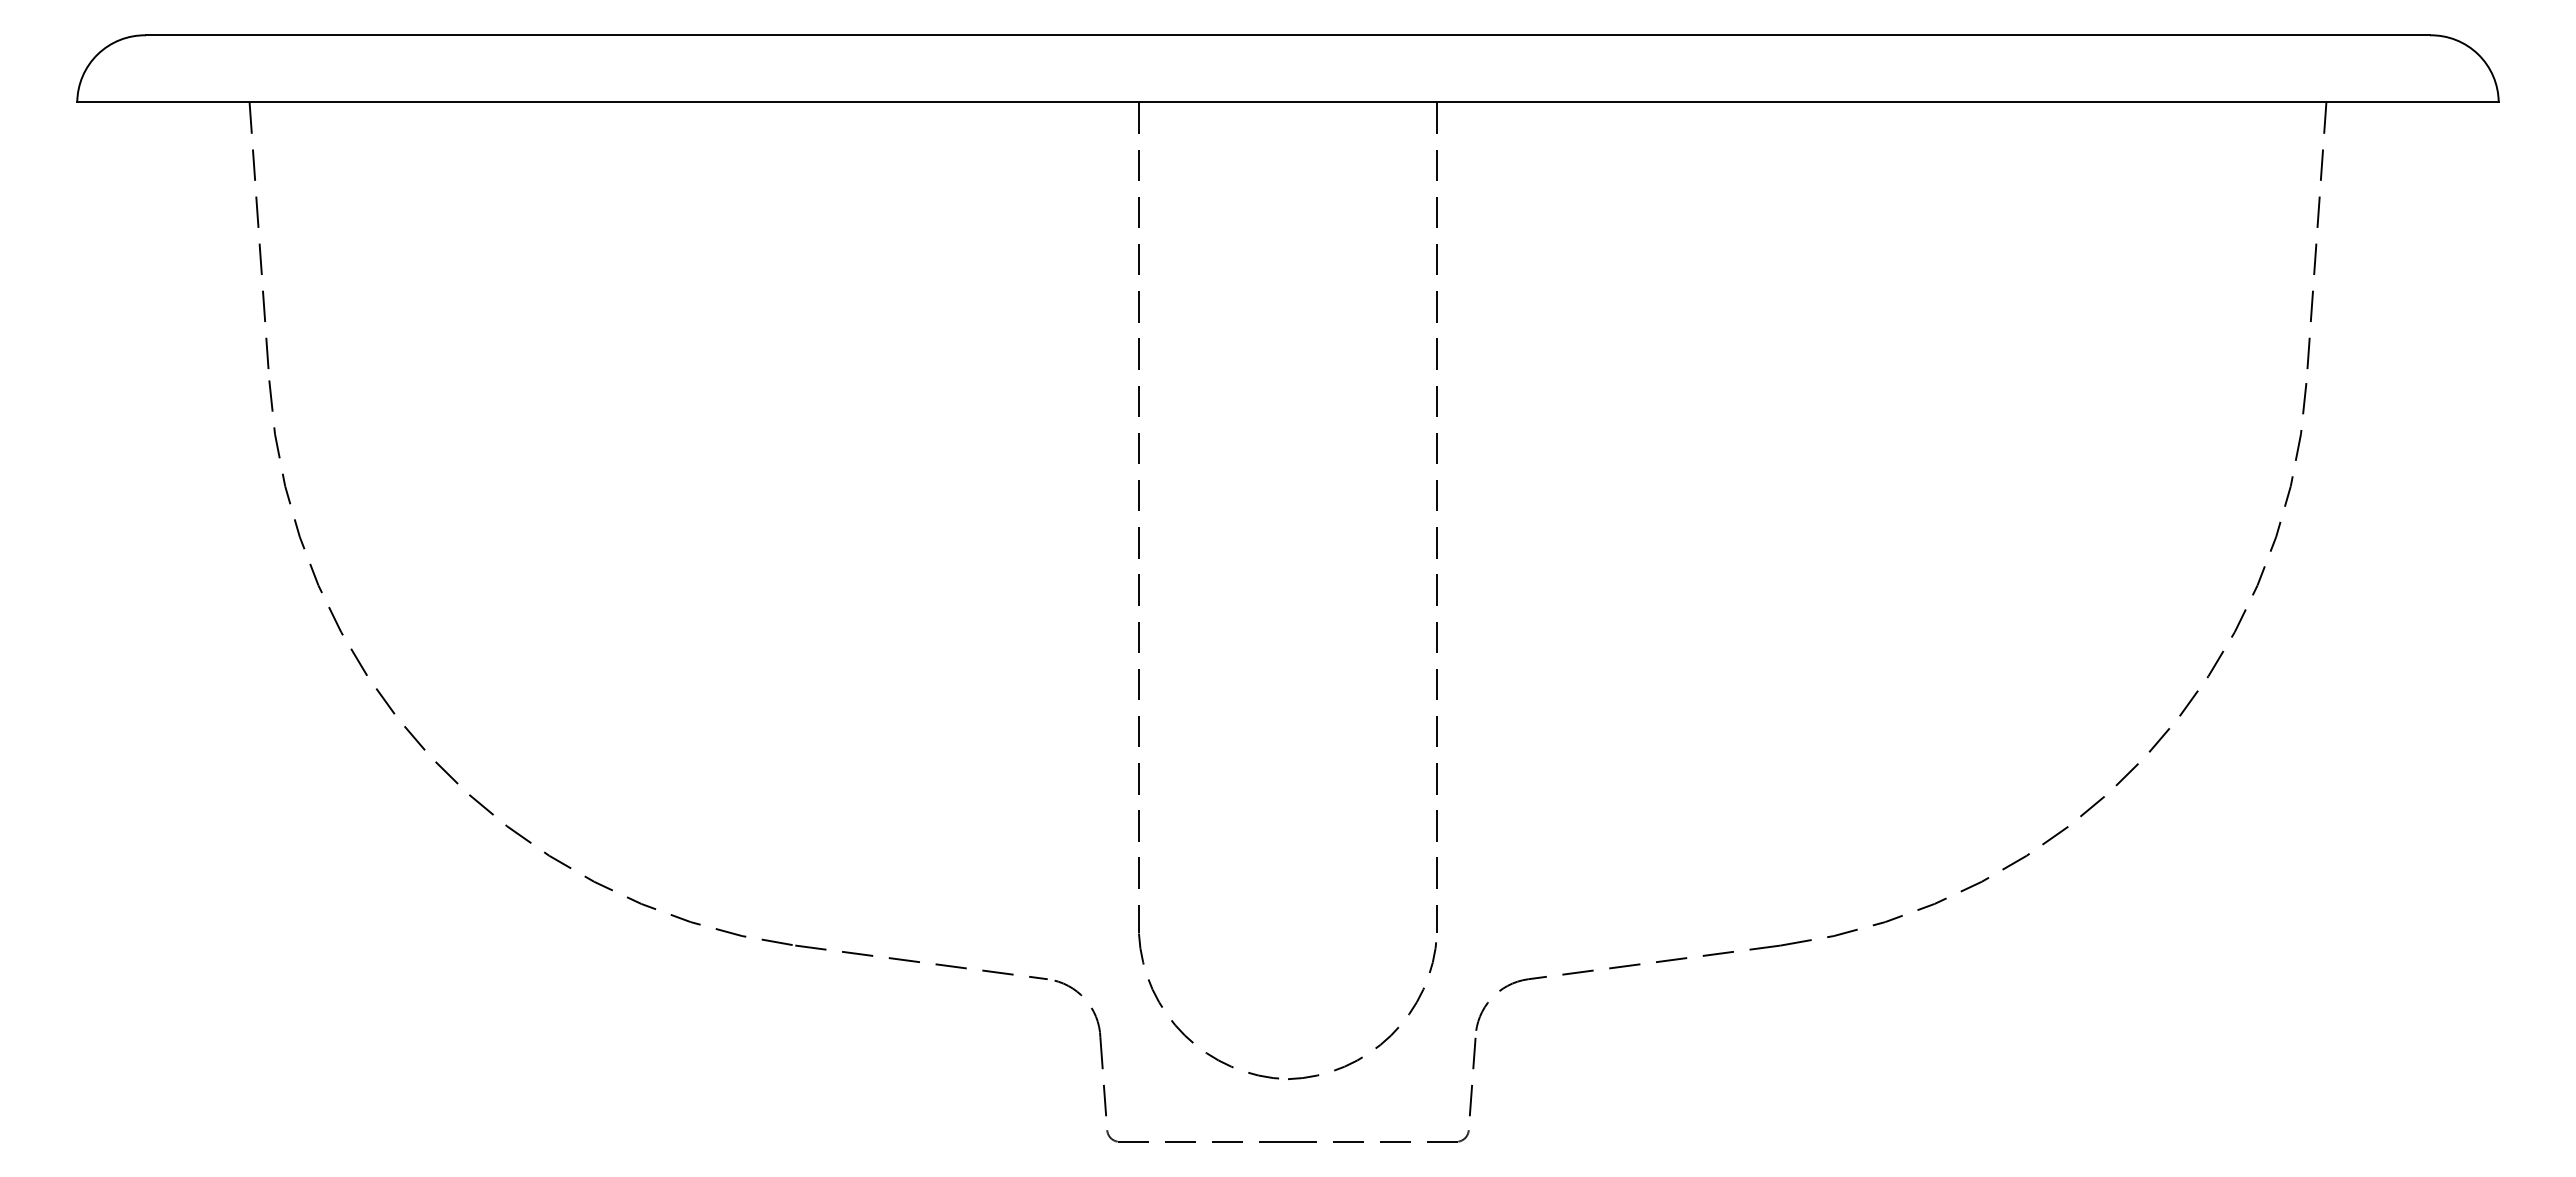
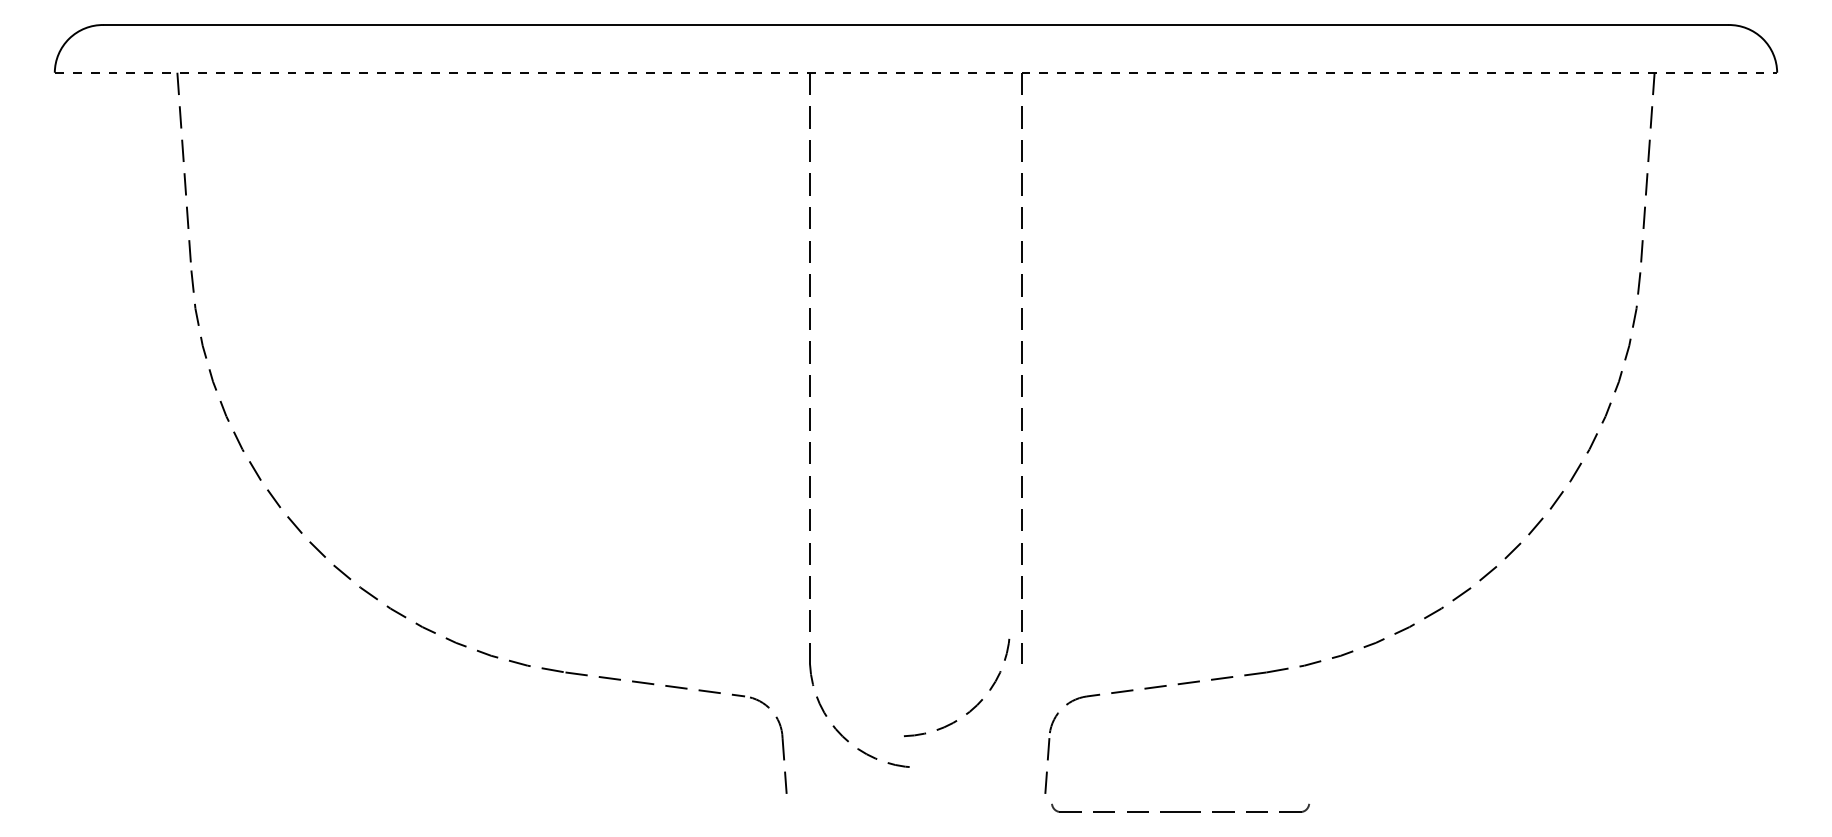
line: (1287, 102) -> (915, 72), solid -> dashed
arc: (1388, 1036) -> (975, 705), moved
part: (1287, 1136) -> (1180, 808), moved

